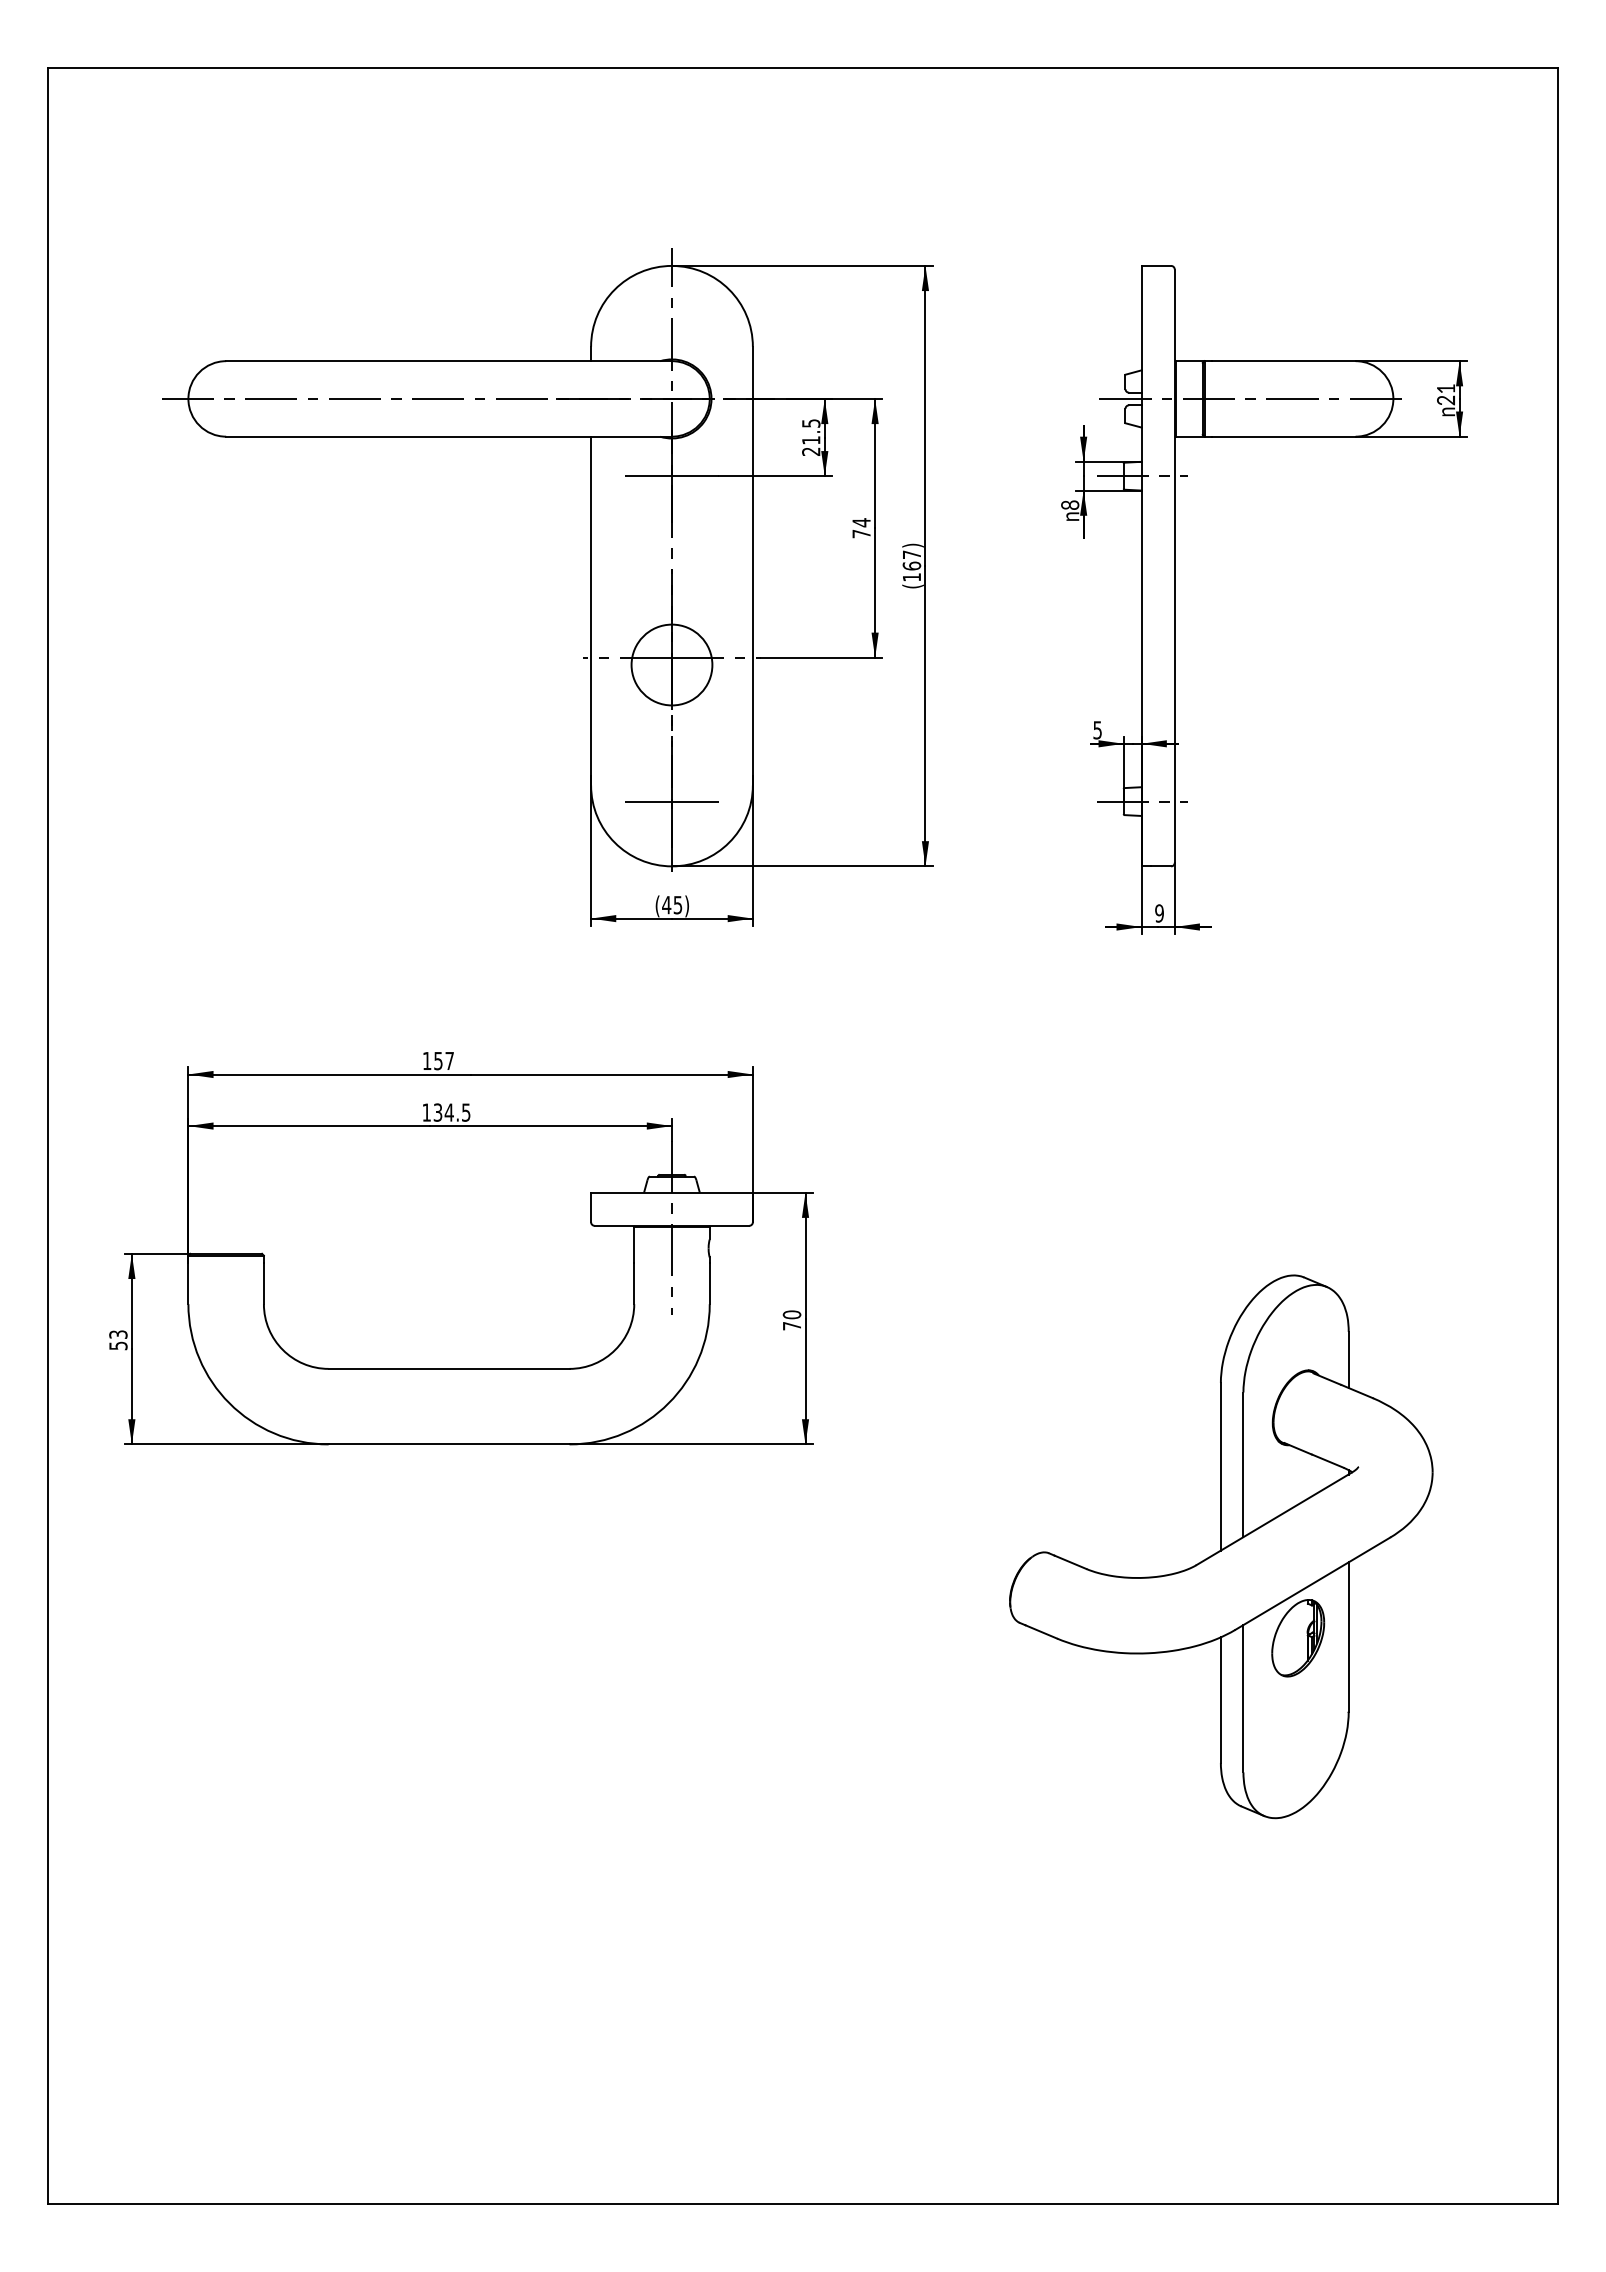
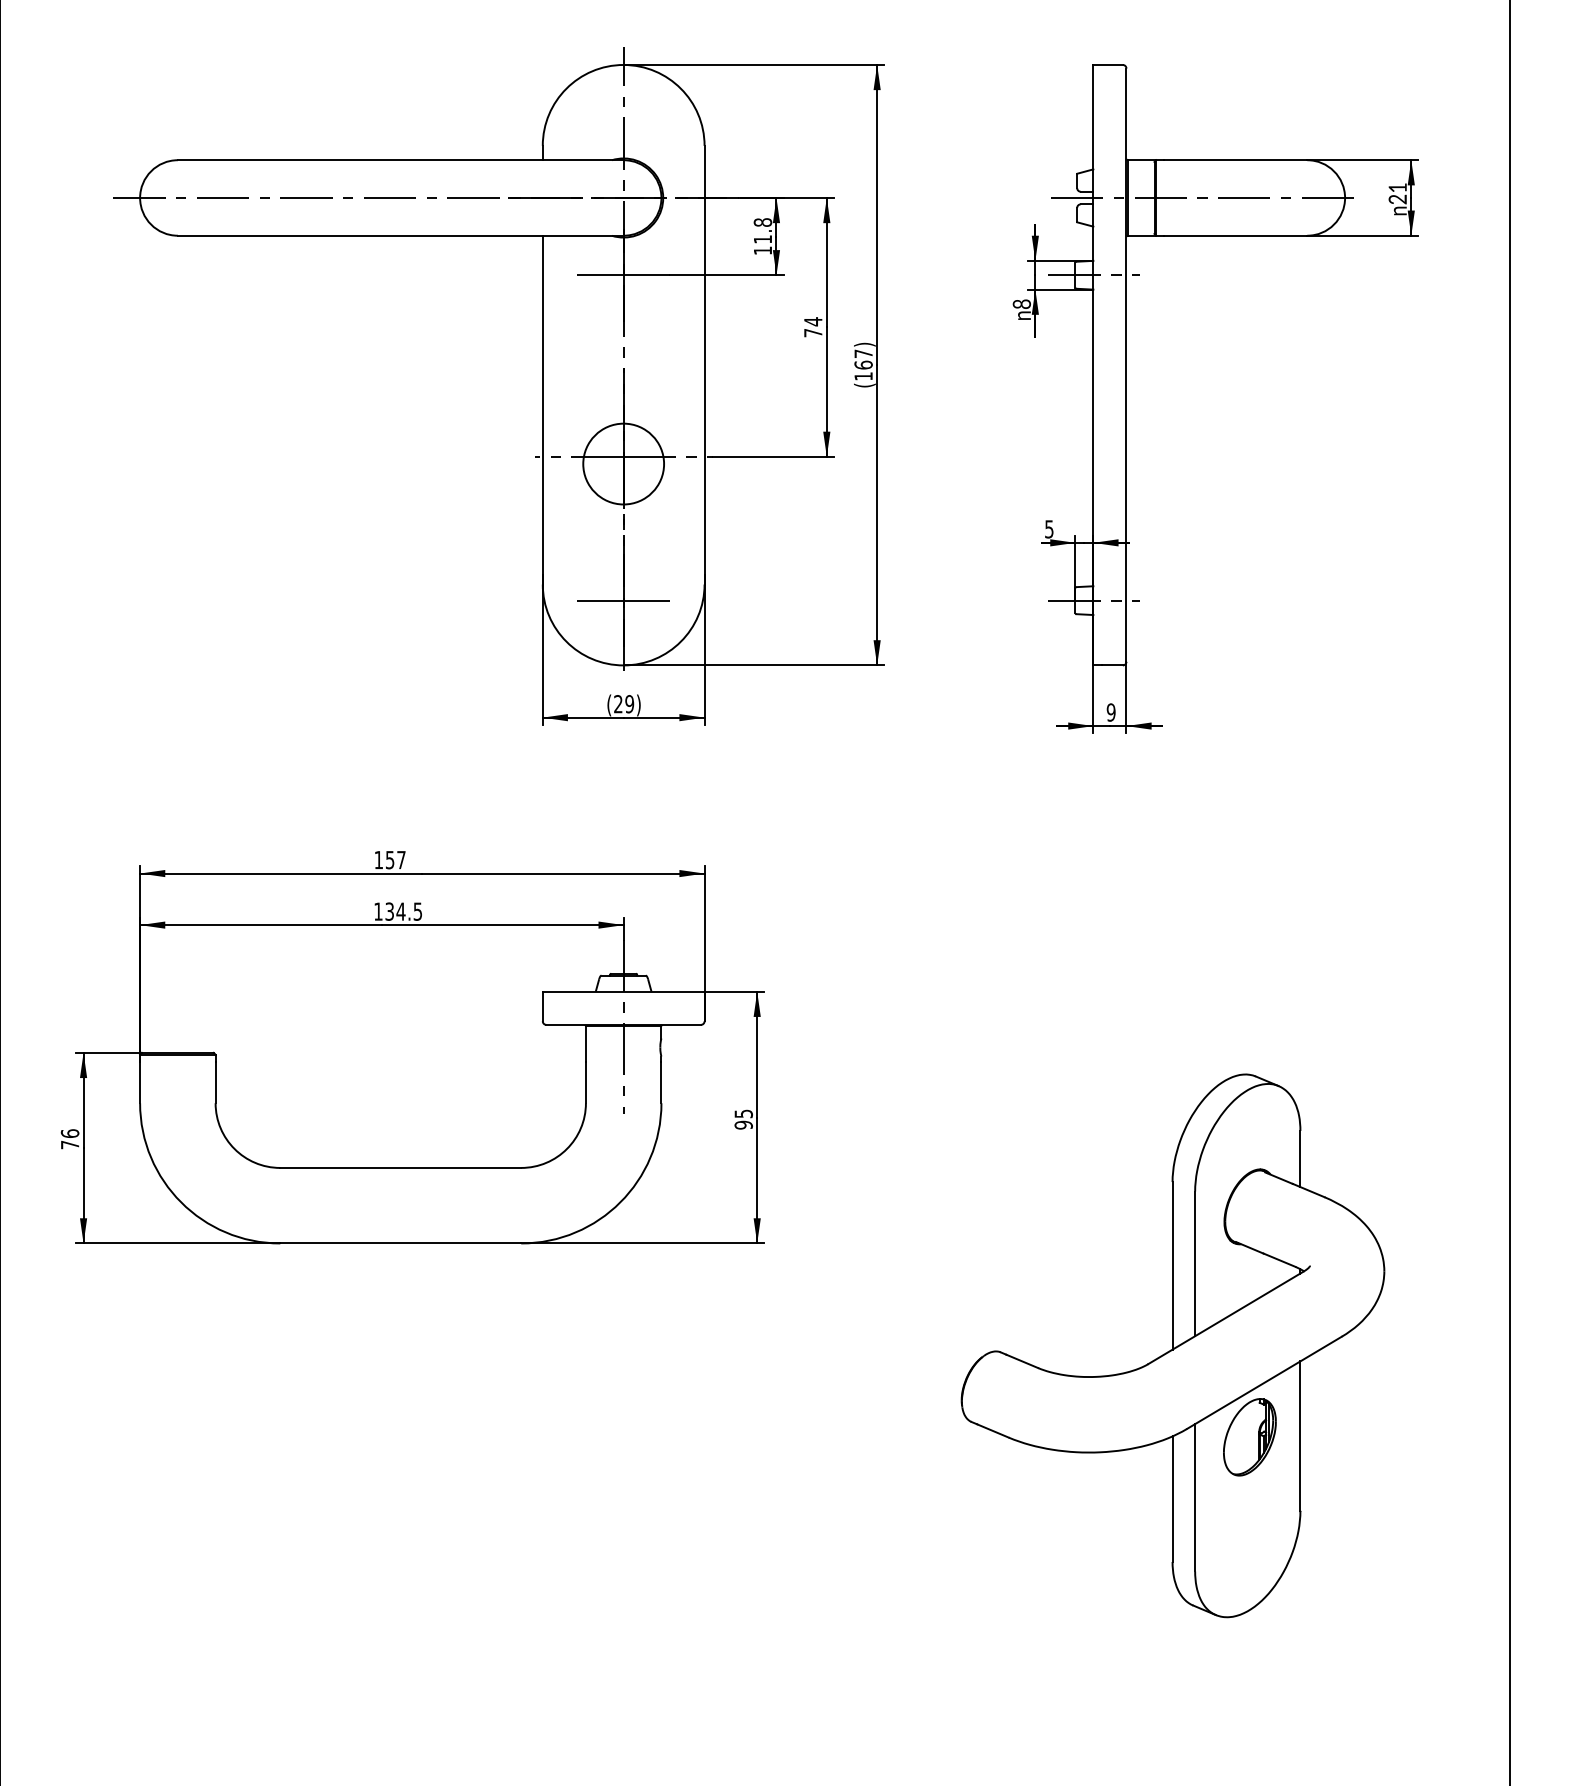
text: (811, 437) -> (763, 236), 21.5 -> 11.8
text: (672, 904) -> (624, 703), (45) -> (29)
text: (791, 1320) -> (743, 1119), 70 -> 95
text: (118, 1340) -> (70, 1139), 53 -> 76

